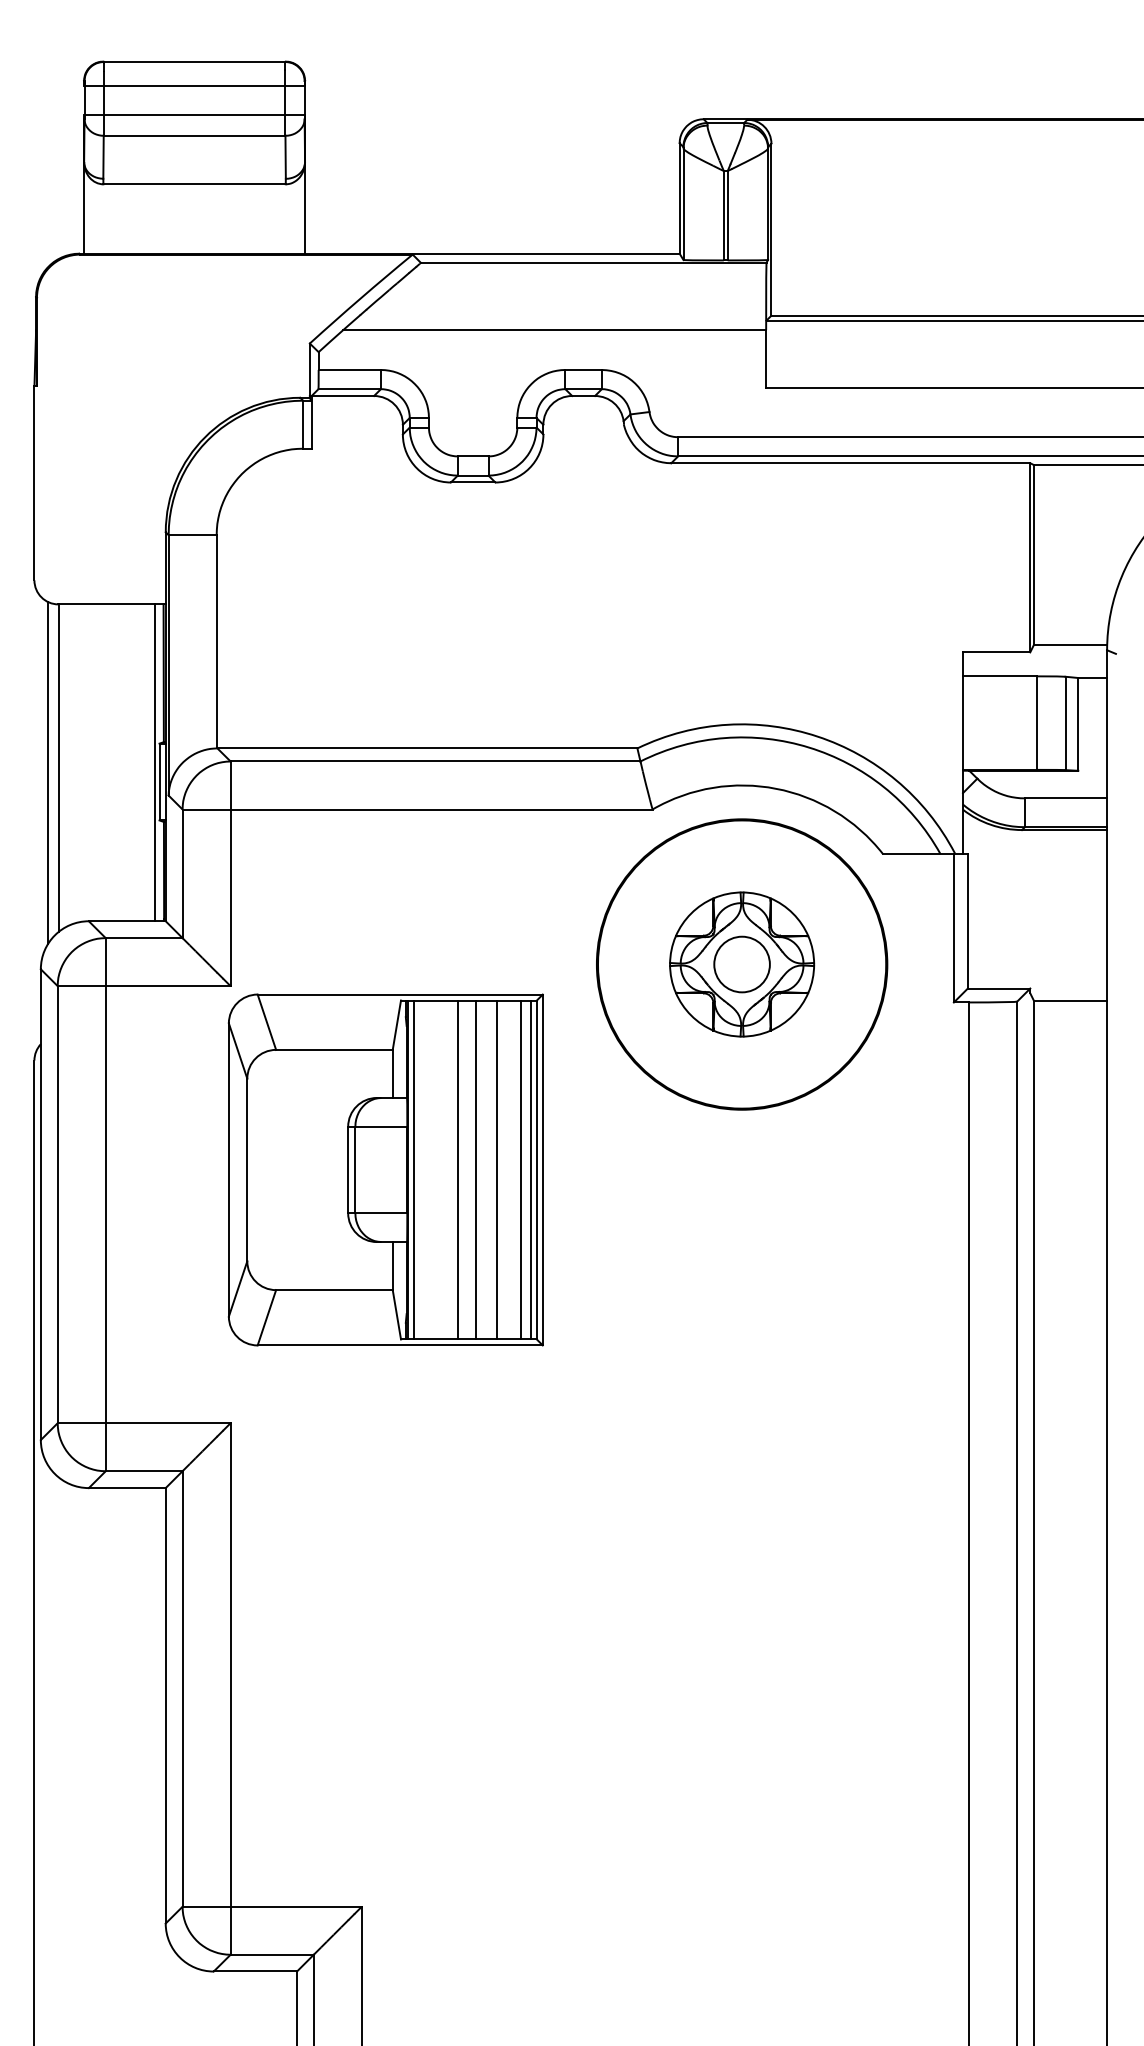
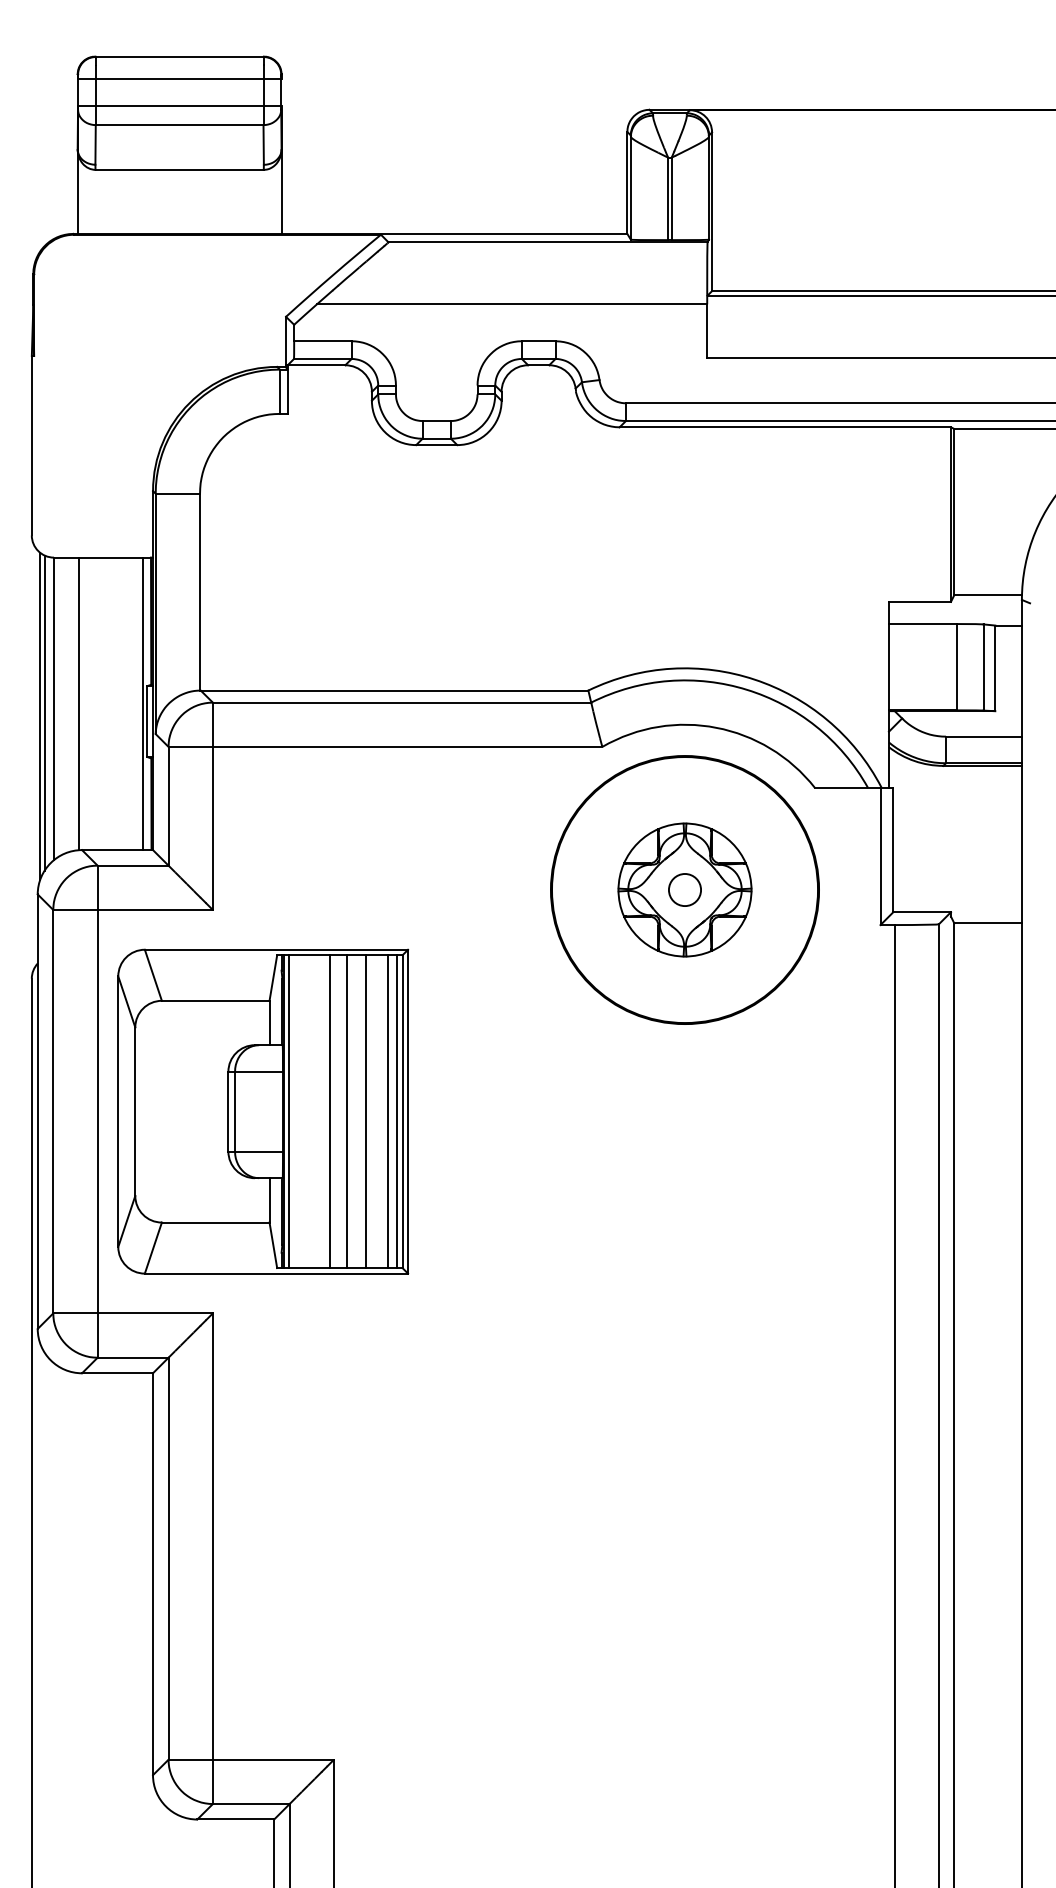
line: (86, 762) -> (79, 703), added
line: (43, 776) -> (40, 716), added
circle: (741, 963) -> (684, 889), size x0.62
part: (386, 1169) -> (263, 1111), moved

